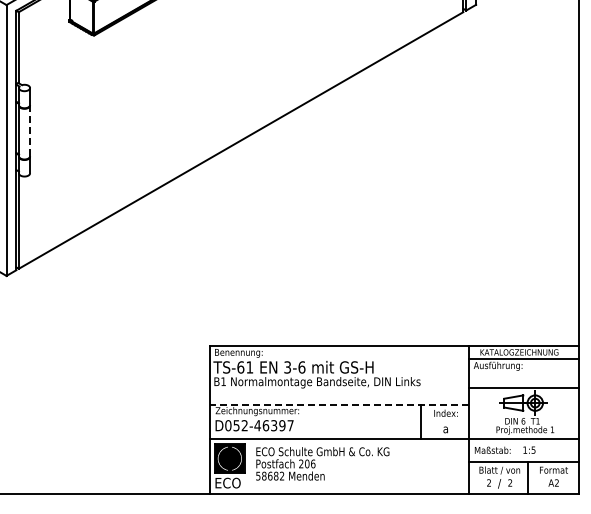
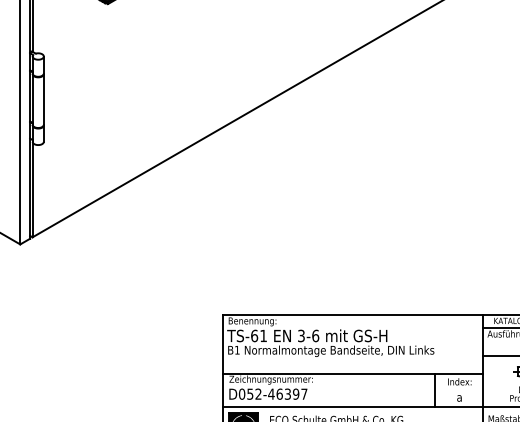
line: (30, 130) -> (44, 99), dashed -> solid
line: (339, 405) -> (353, 374), dashed -> solid

